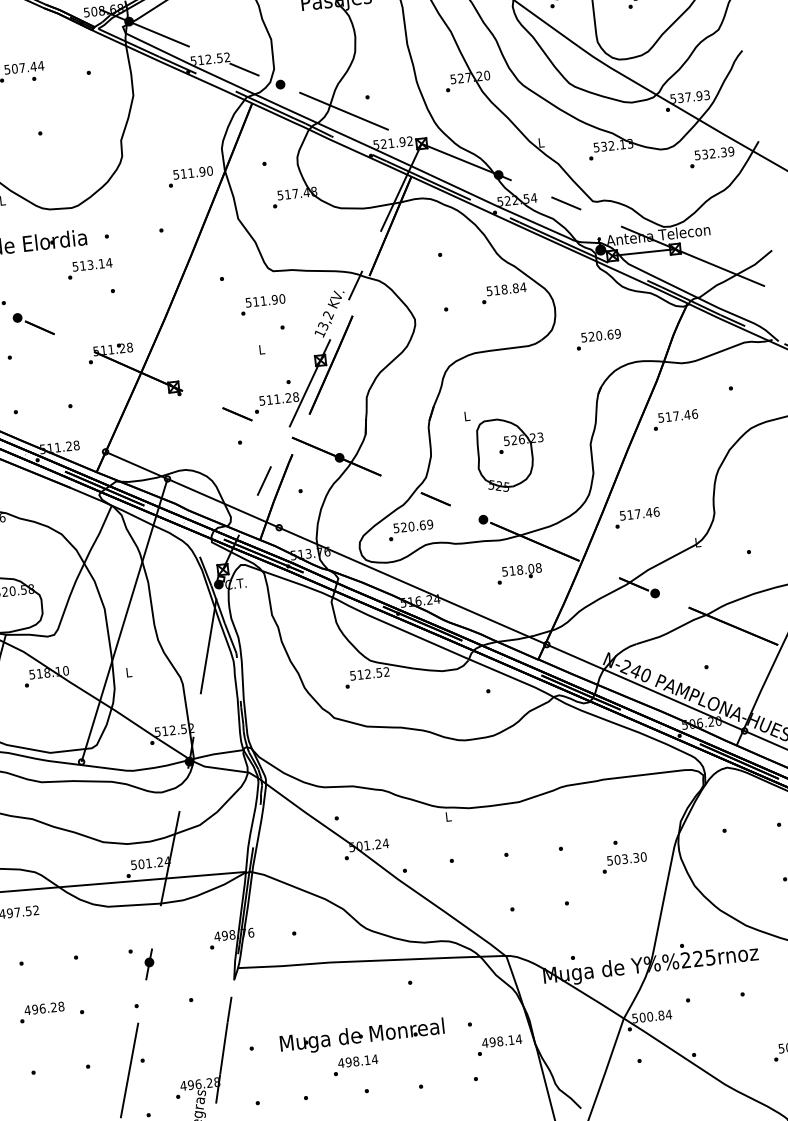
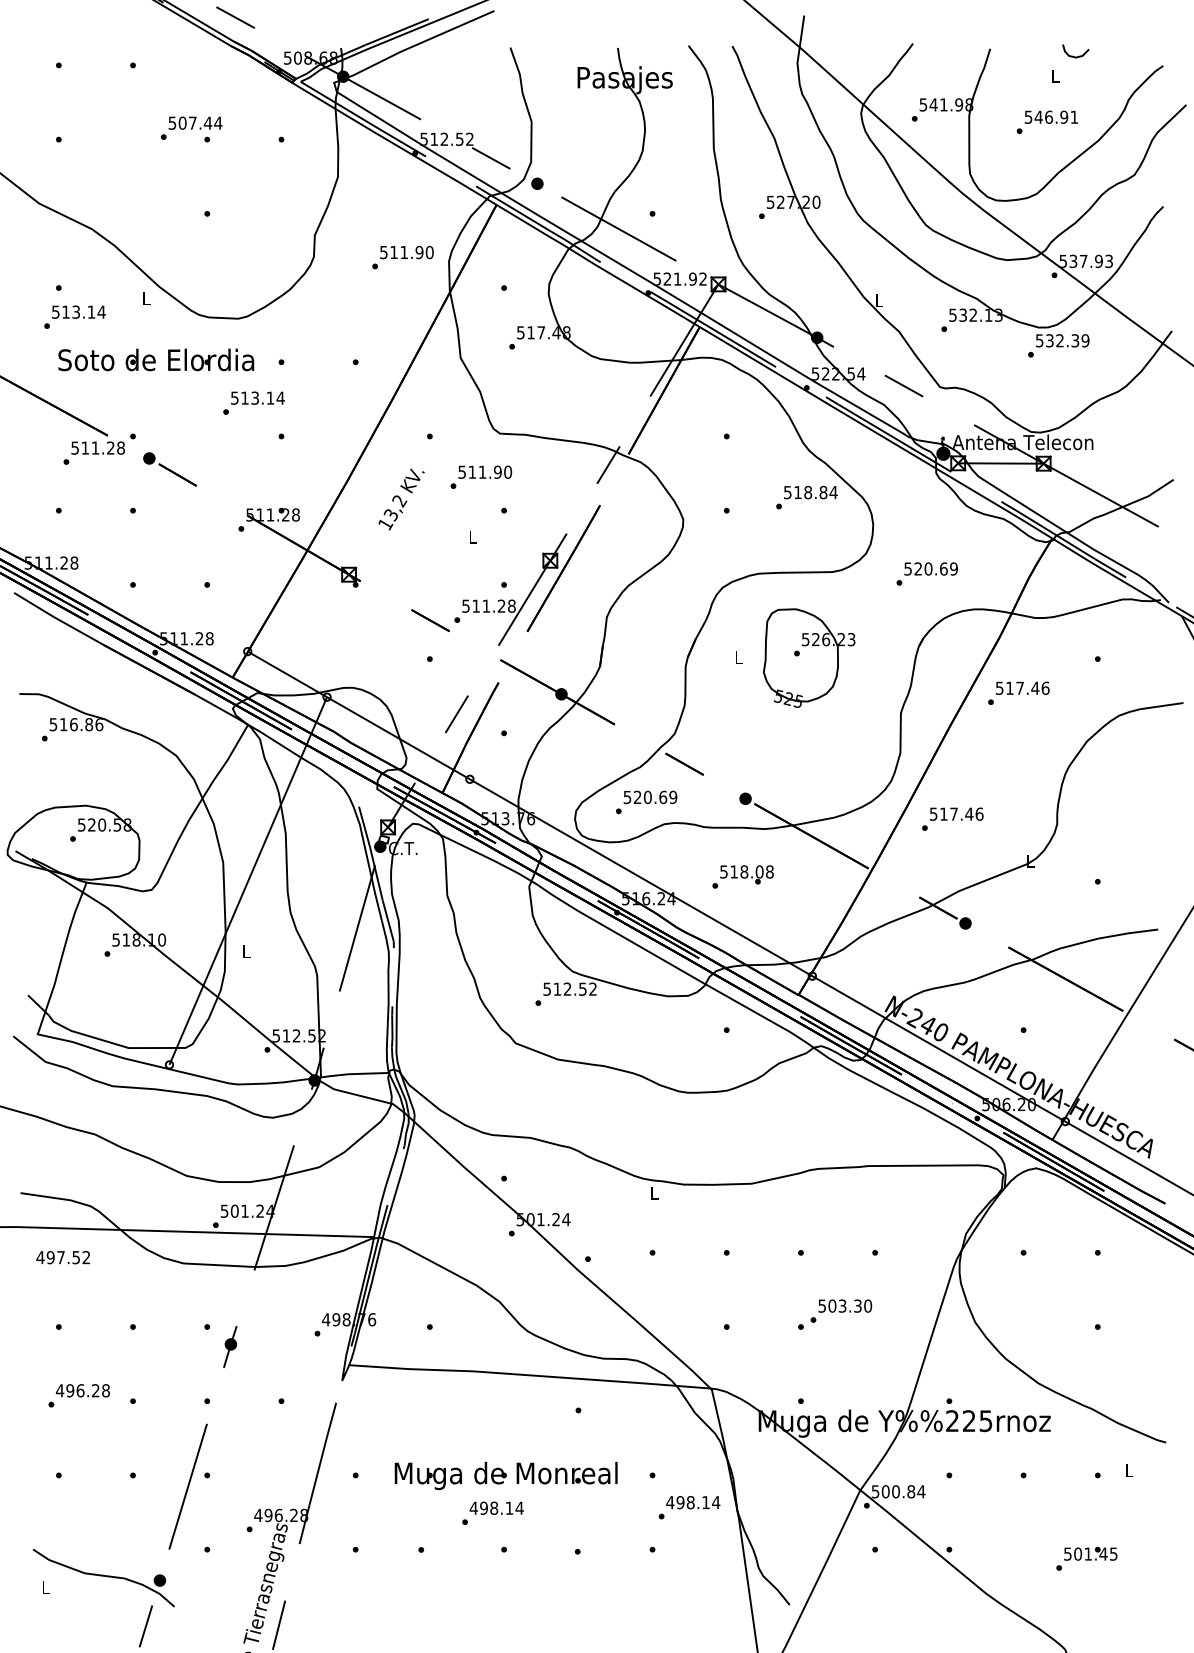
text: (711, 157) -> (1058, 345), moved
text: (190, 176) -> (402, 257), moved
text: (329, 314) -> (401, 499), moved
part: (511, 453) -> (809, 657), moved
text: (519, 573) -> (742, 876), moved
text: (624, 862) -> (841, 1310), moved

